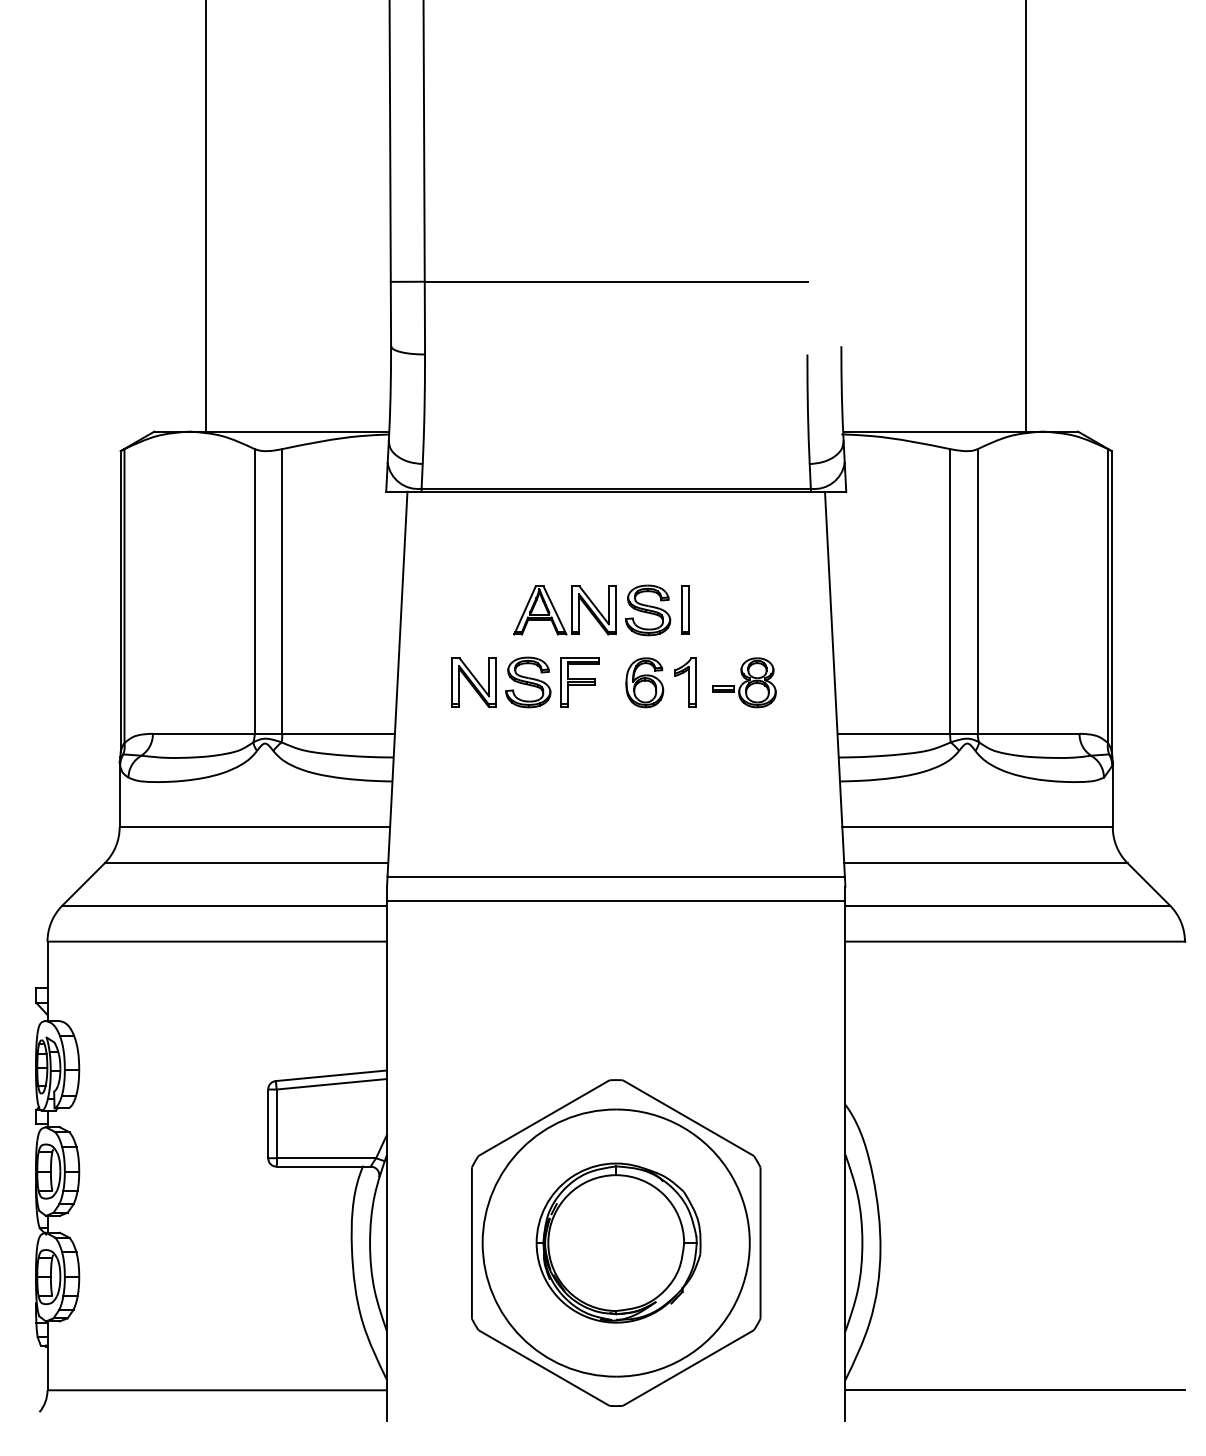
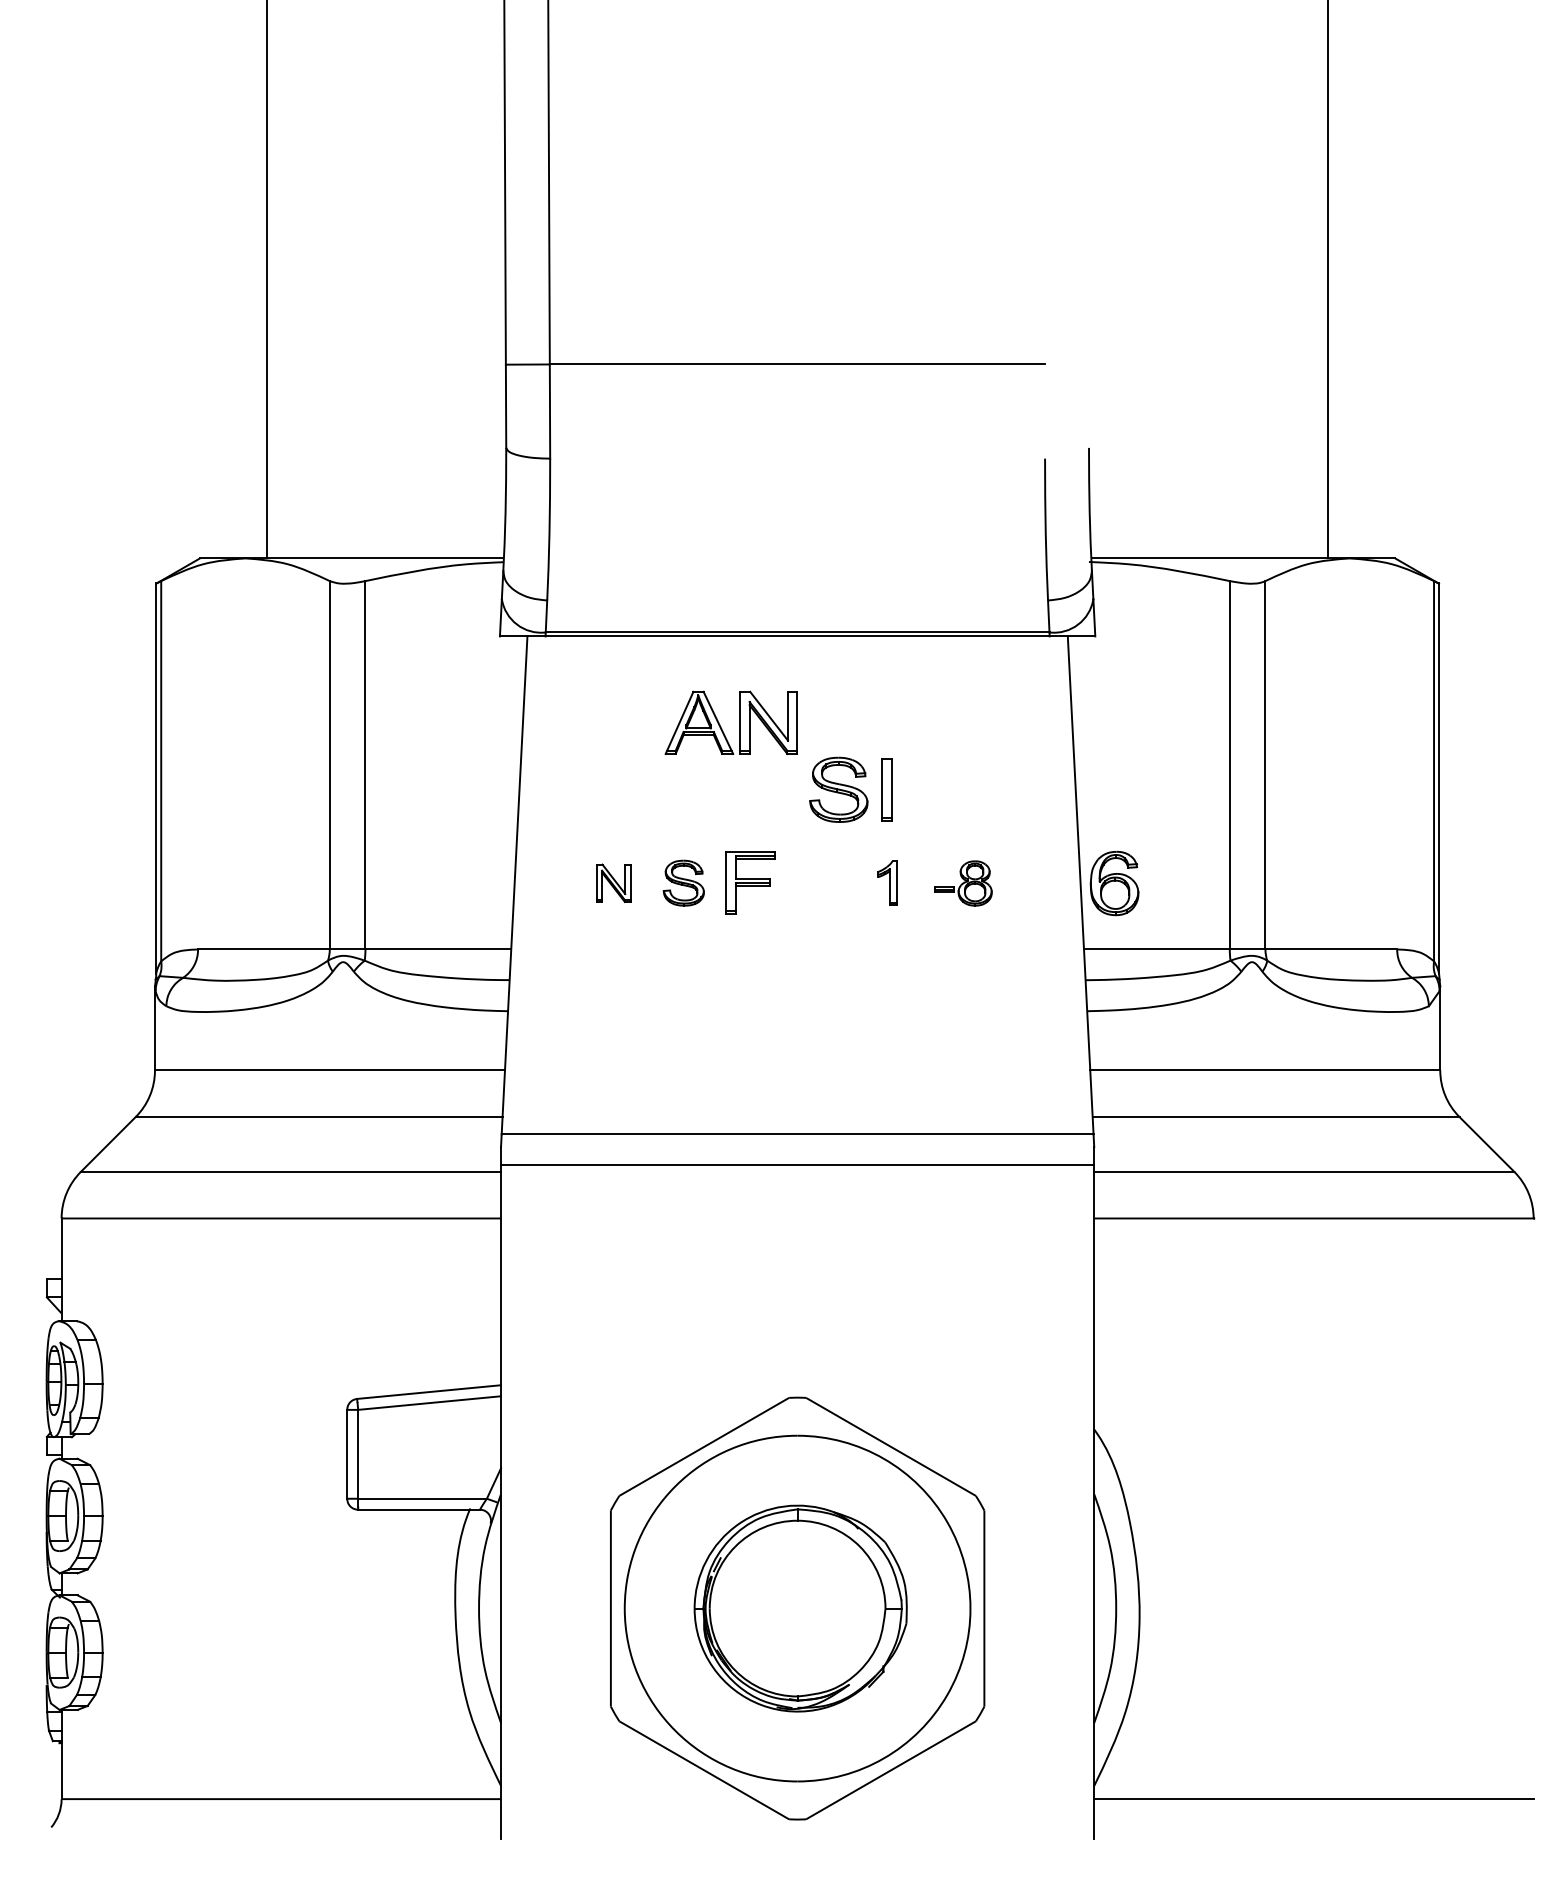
part: (571, 610) -> (739, 722), moved
part: (473, 682) -> (613, 883), size x0.6
part: (528, 682) -> (683, 883), size x0.7
part: (644, 682) -> (1114, 883), moved
part: (685, 682) -> (887, 882), size x0.7
part: (743, 682) -> (962, 883), size x0.7

